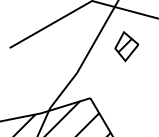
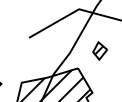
part: (125, 45) -> (99, 50), moved

